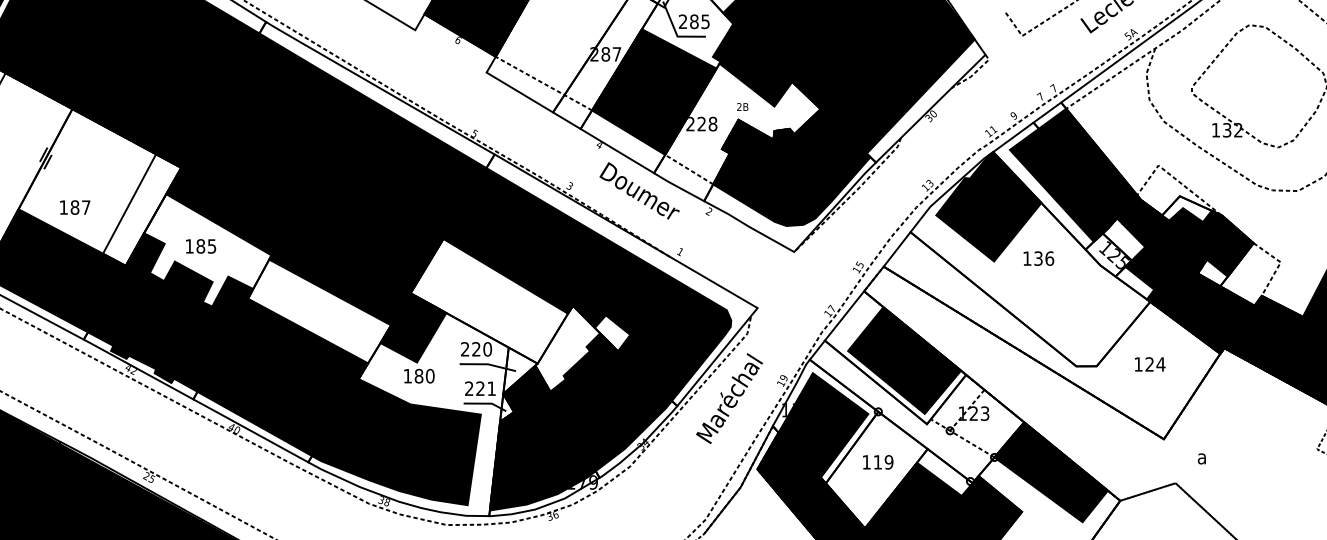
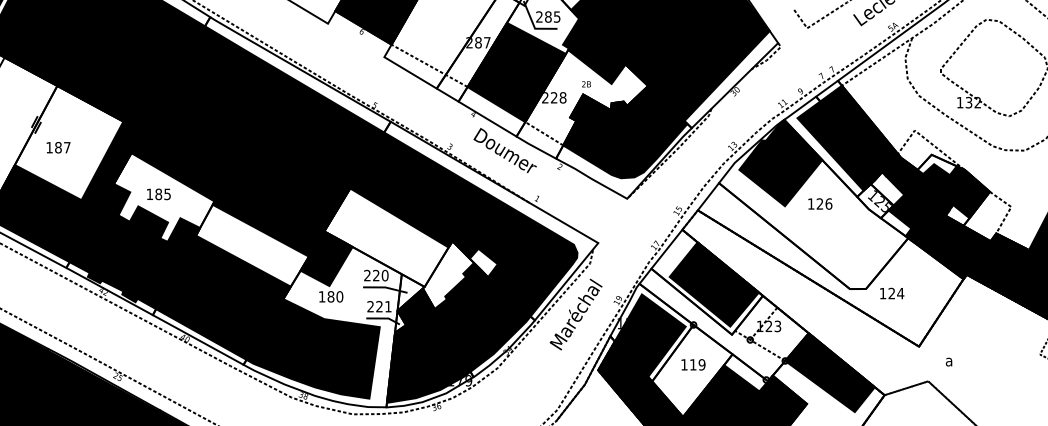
text: (75, 207) -> (58, 147), moved
fill: (142, 209) -> (112, 165), added
text: (1037, 257) -> (819, 203), 136 -> 126
text: (1150, 364) -> (892, 293), moved

